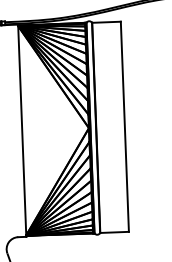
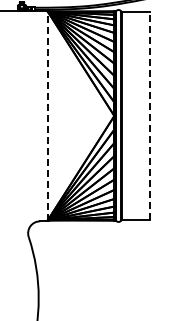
line: (125, 126) -> (150, 115), solid -> dashed
line: (22, 130) -> (48, 115), solid -> dashed

